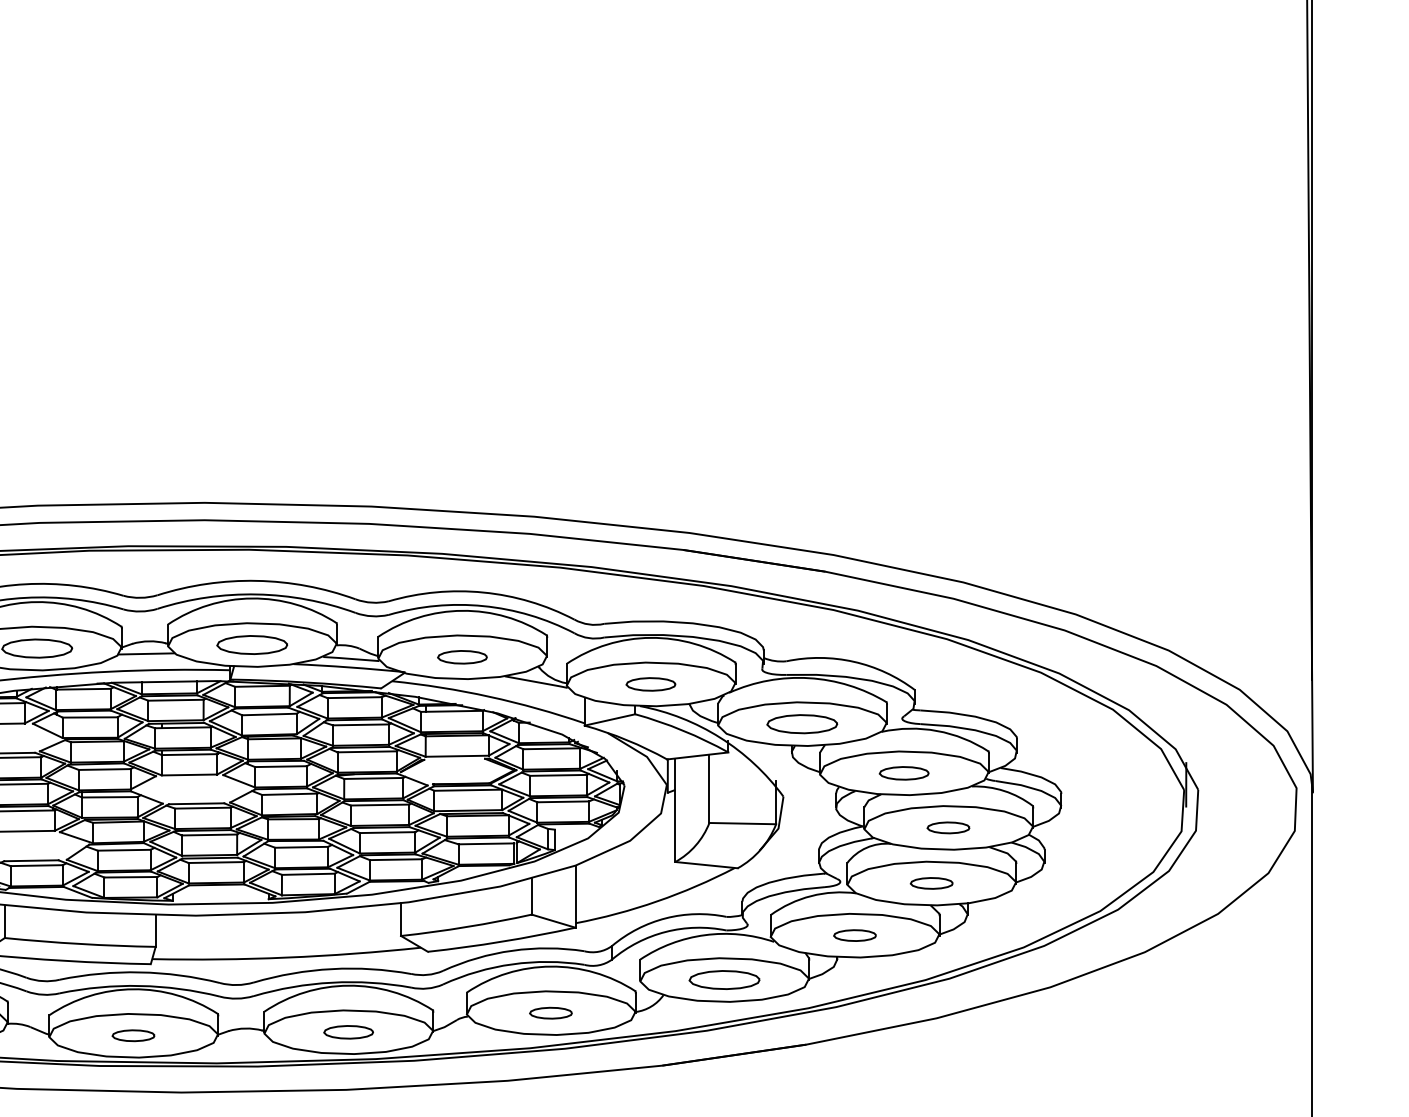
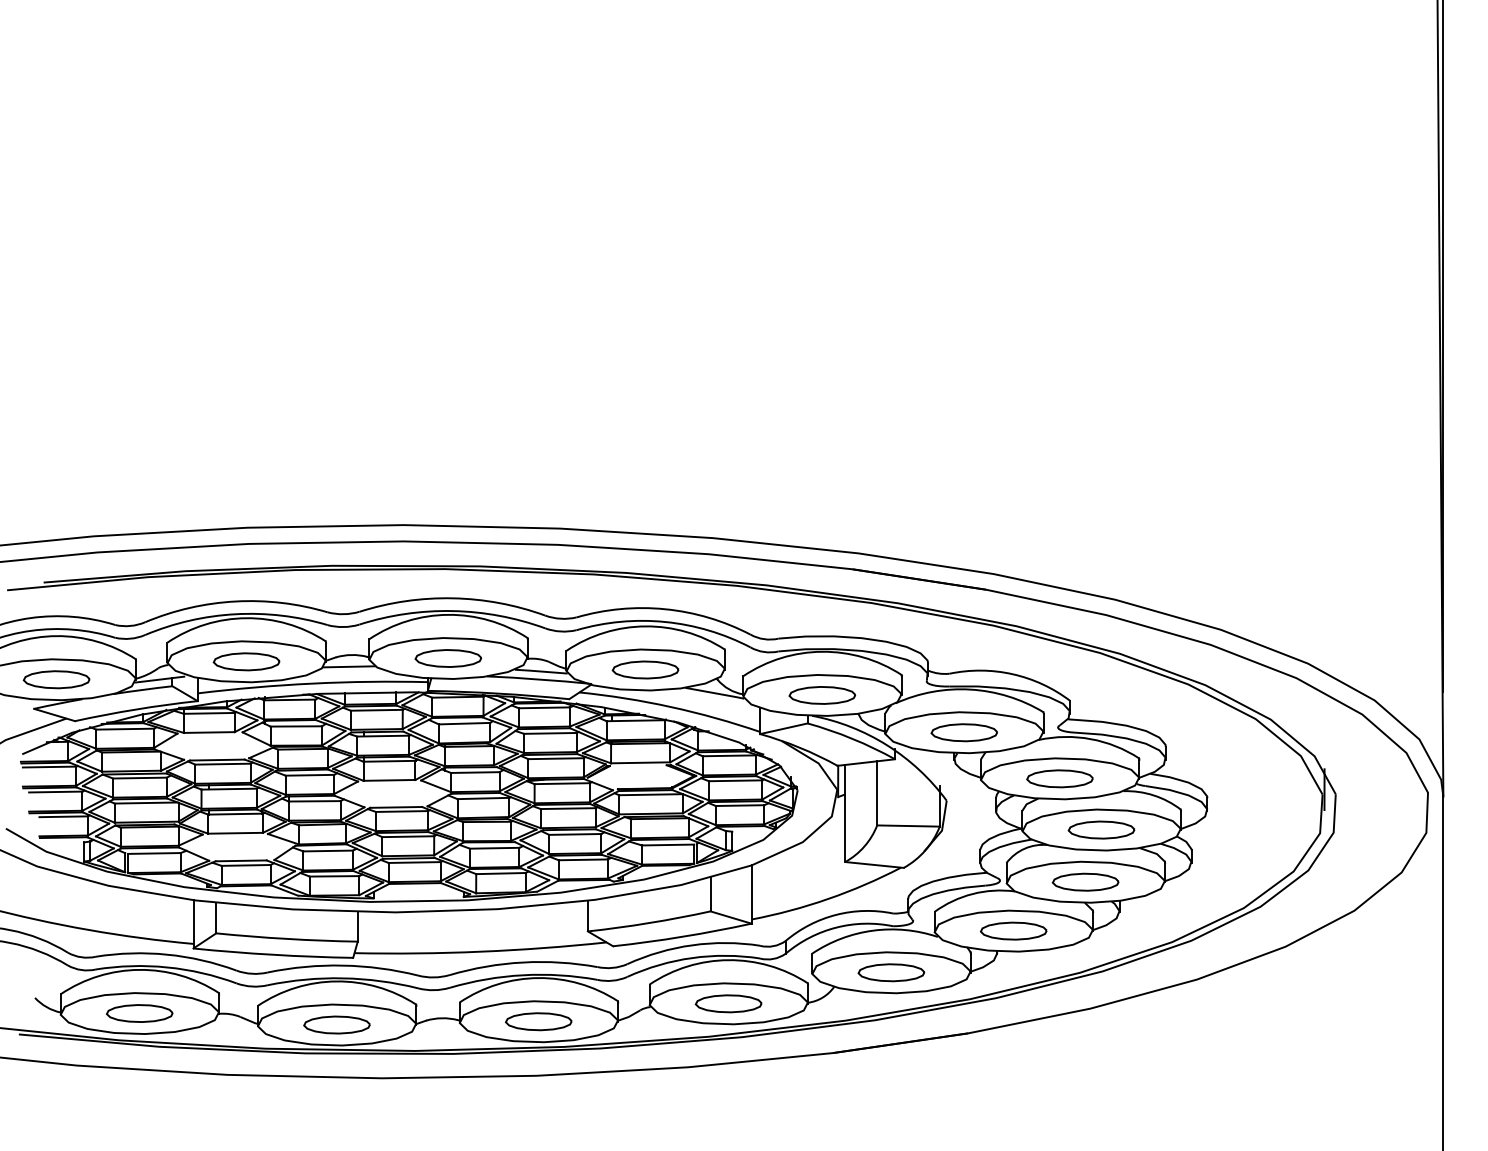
part: (462, 656) -> (645, 669), size x1.43
part: (651, 684) -> (822, 695), size x1.43
part: (903, 772) -> (1059, 778), size x1.43
part: (948, 827) -> (1101, 829), size x1.67
part: (931, 882) -> (1085, 881), size x1.67
part: (854, 934) -> (1013, 930), size x1.67
part: (550, 1012) -> (728, 1003), size x1.67
part: (348, 1031) -> (538, 1021), size x1.43
part: (133, 1035) -> (336, 1024), size x1.67

